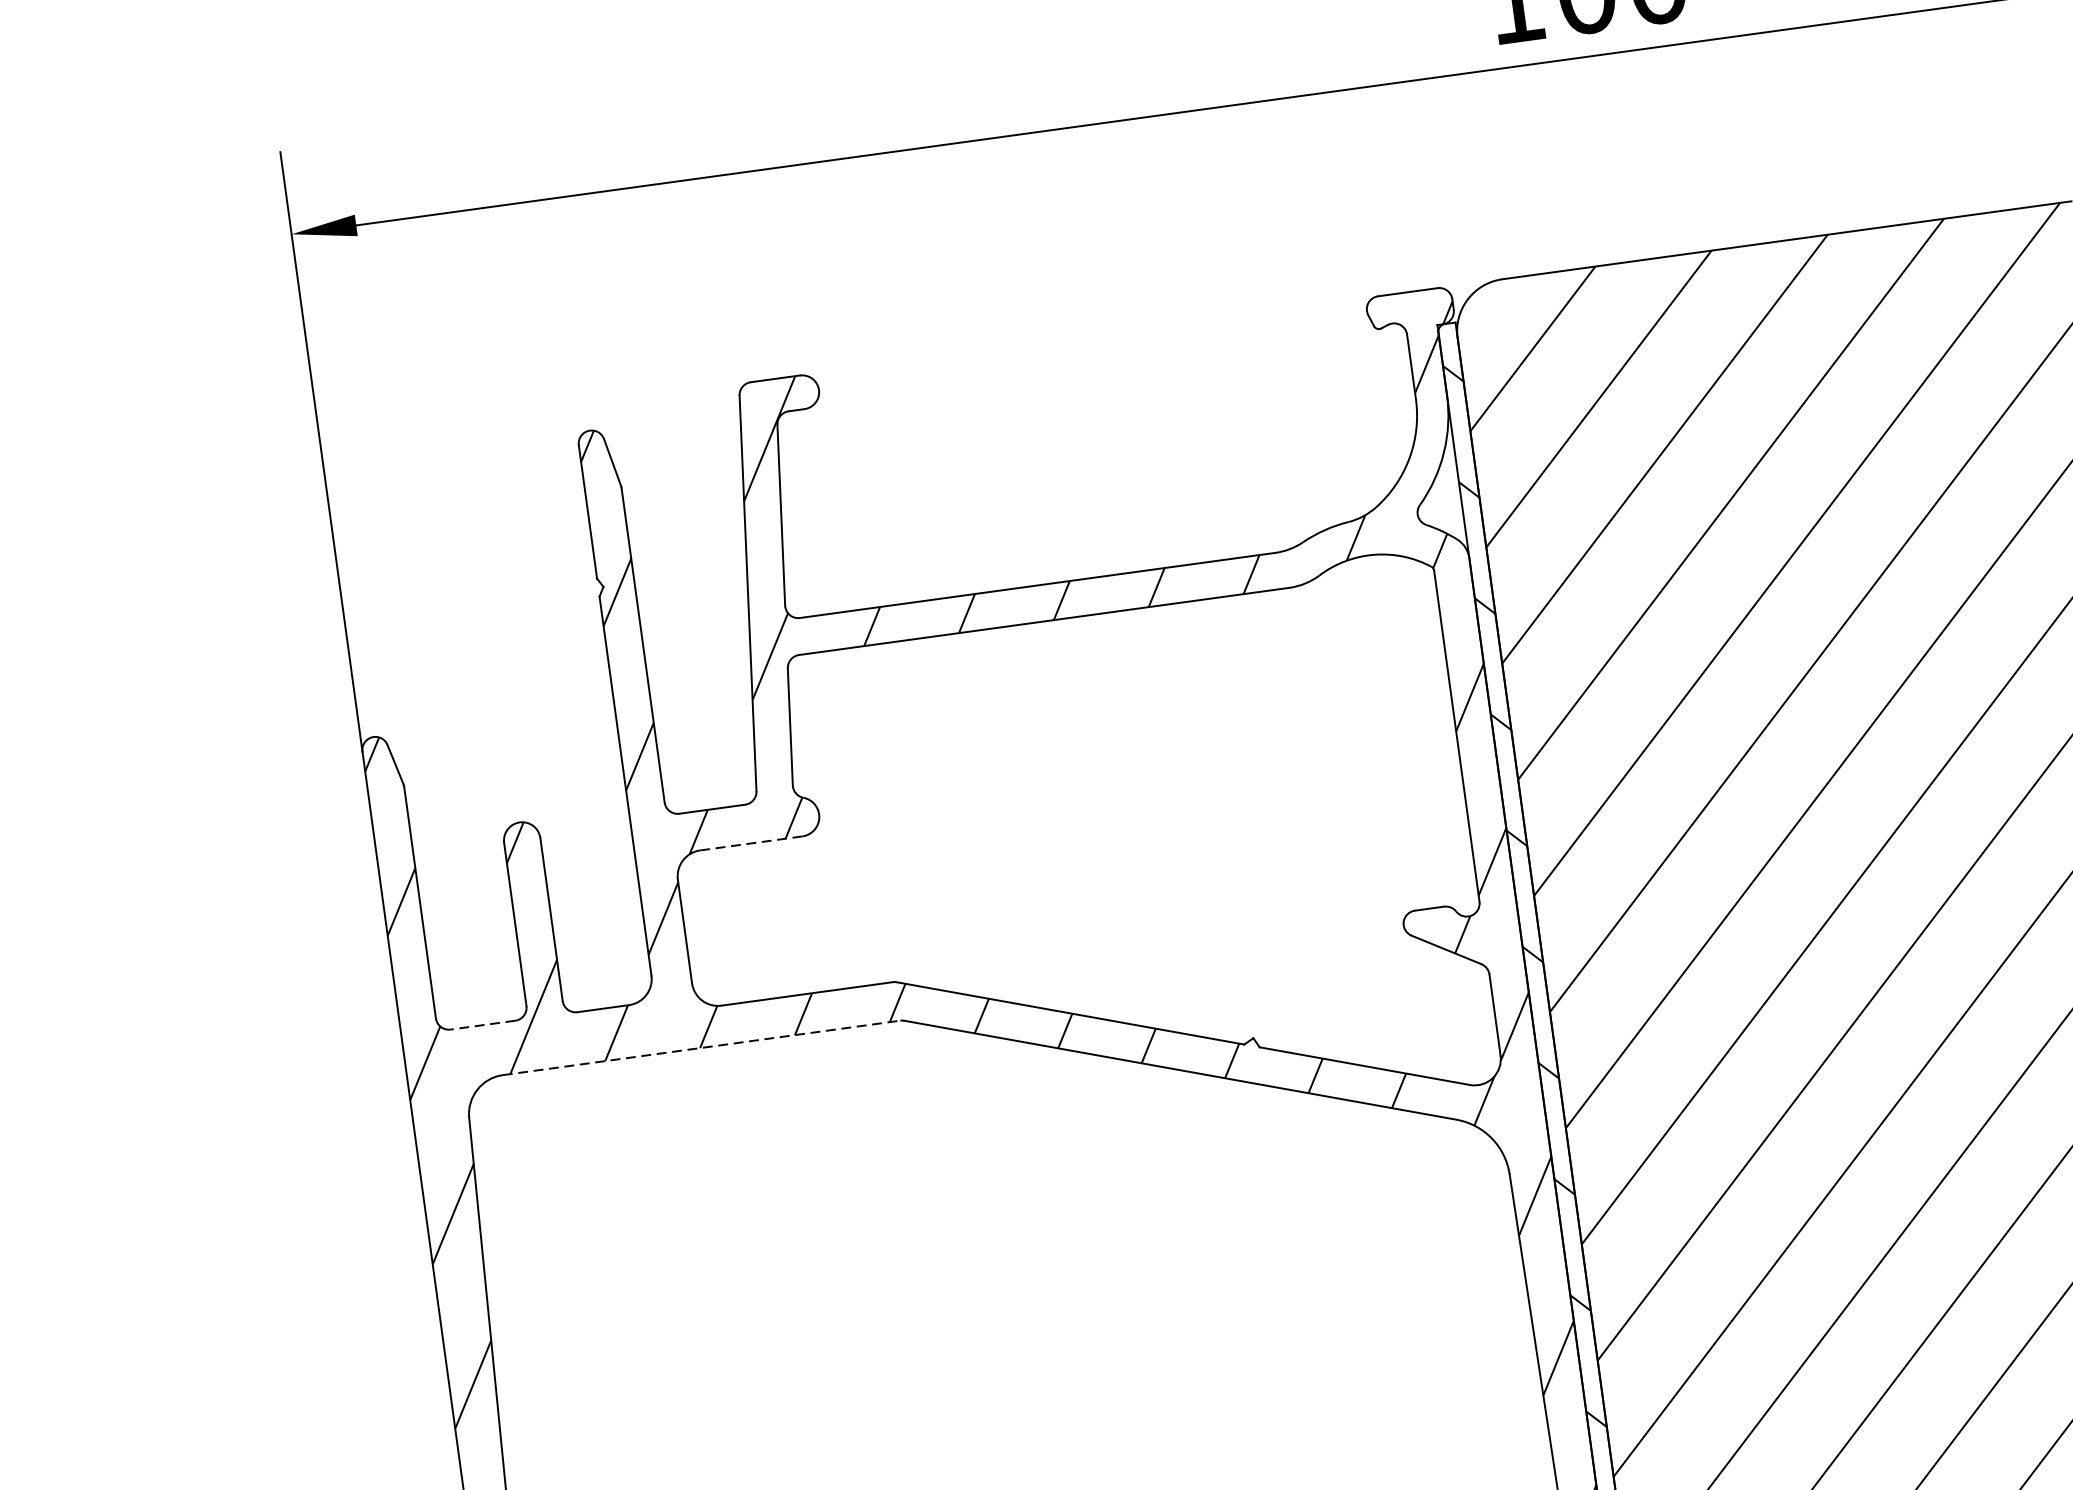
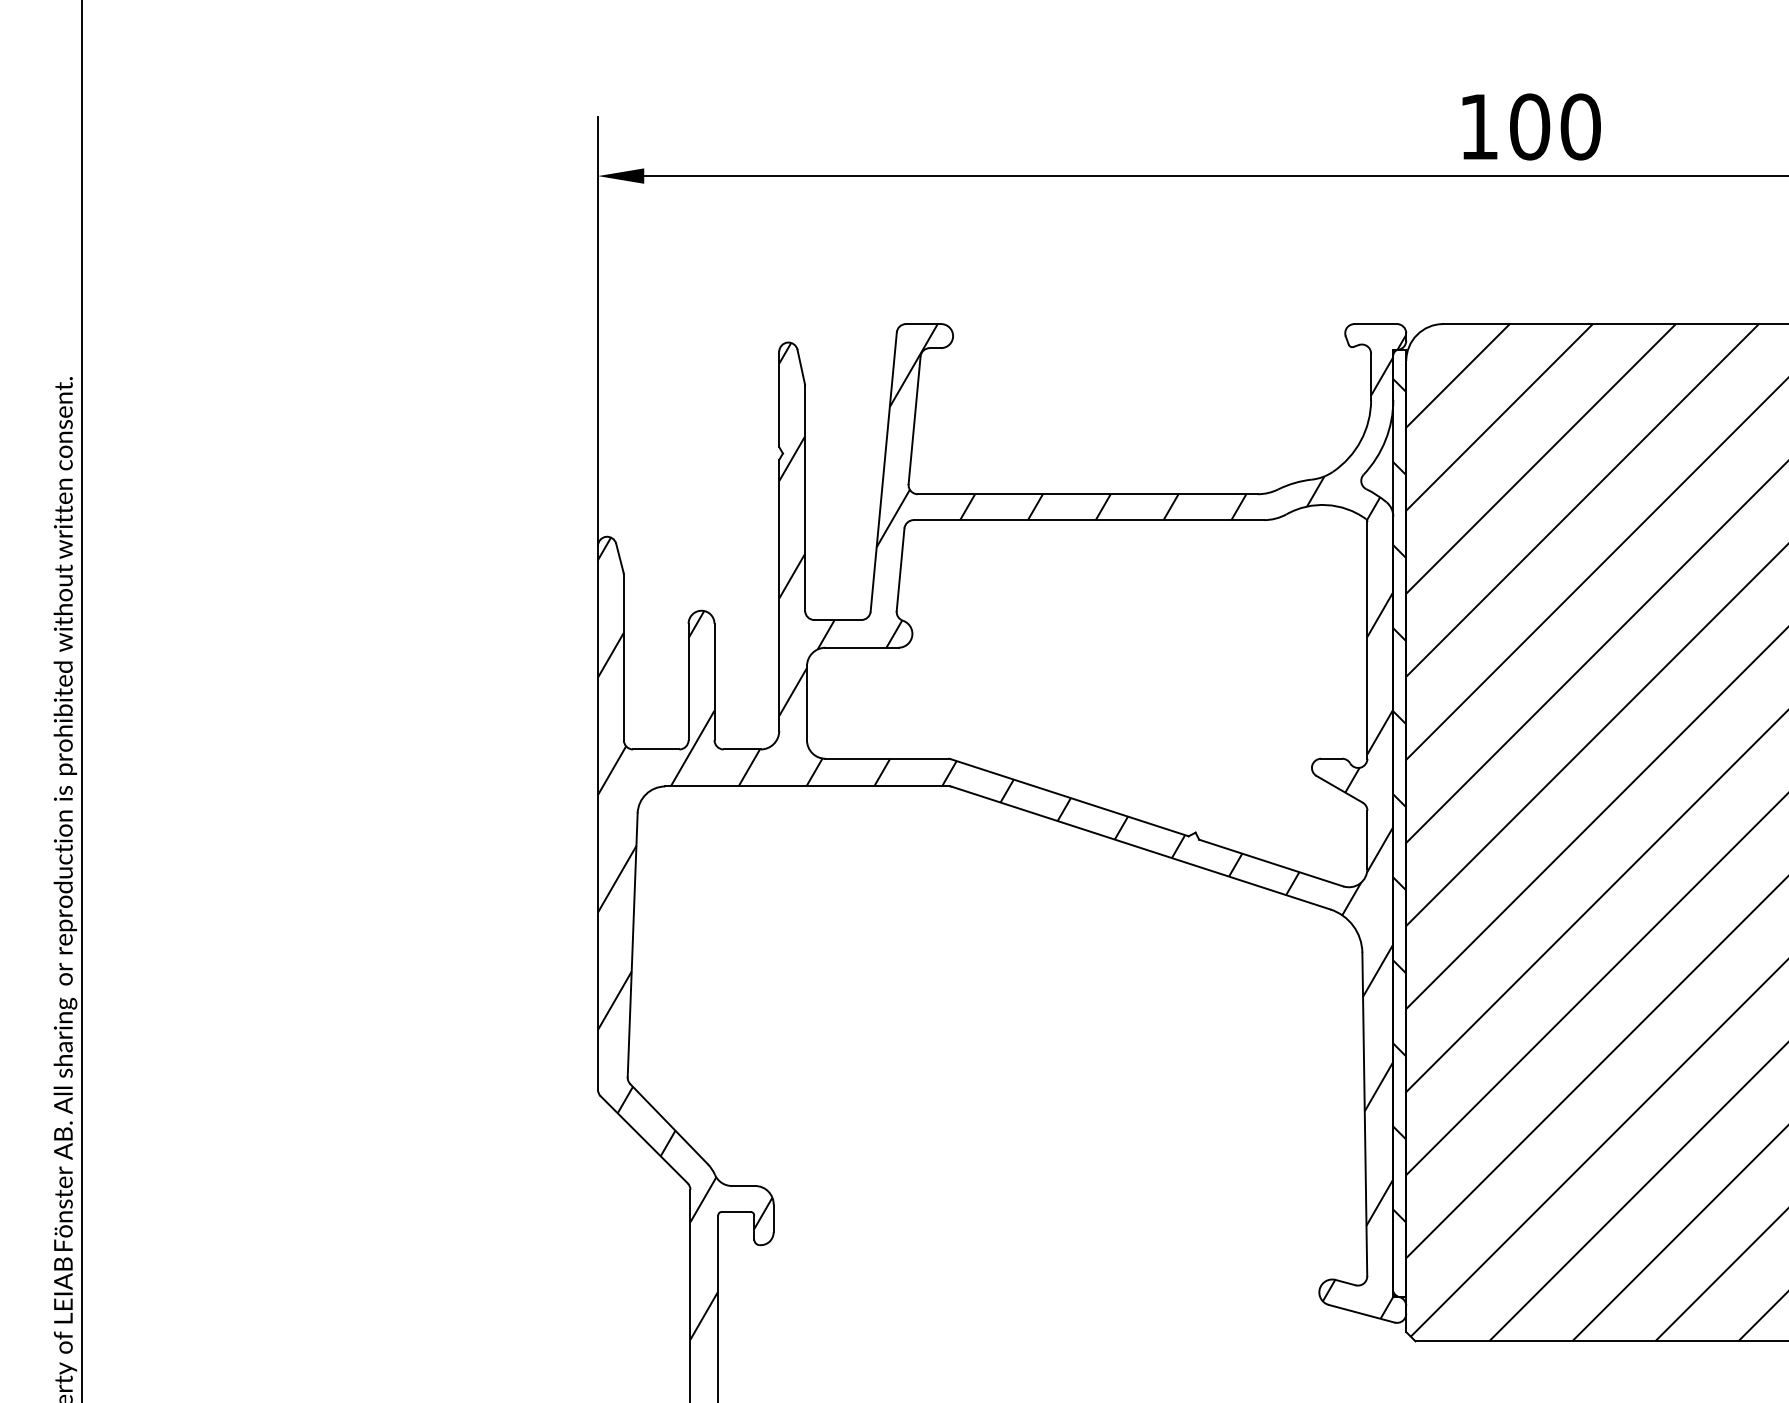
line: (751, 842) -> (862, 647), dashed -> solid
line: (481, 1025) -> (655, 749), dashed -> solid
line: (701, 1047) -> (807, 786), dashed -> solid

